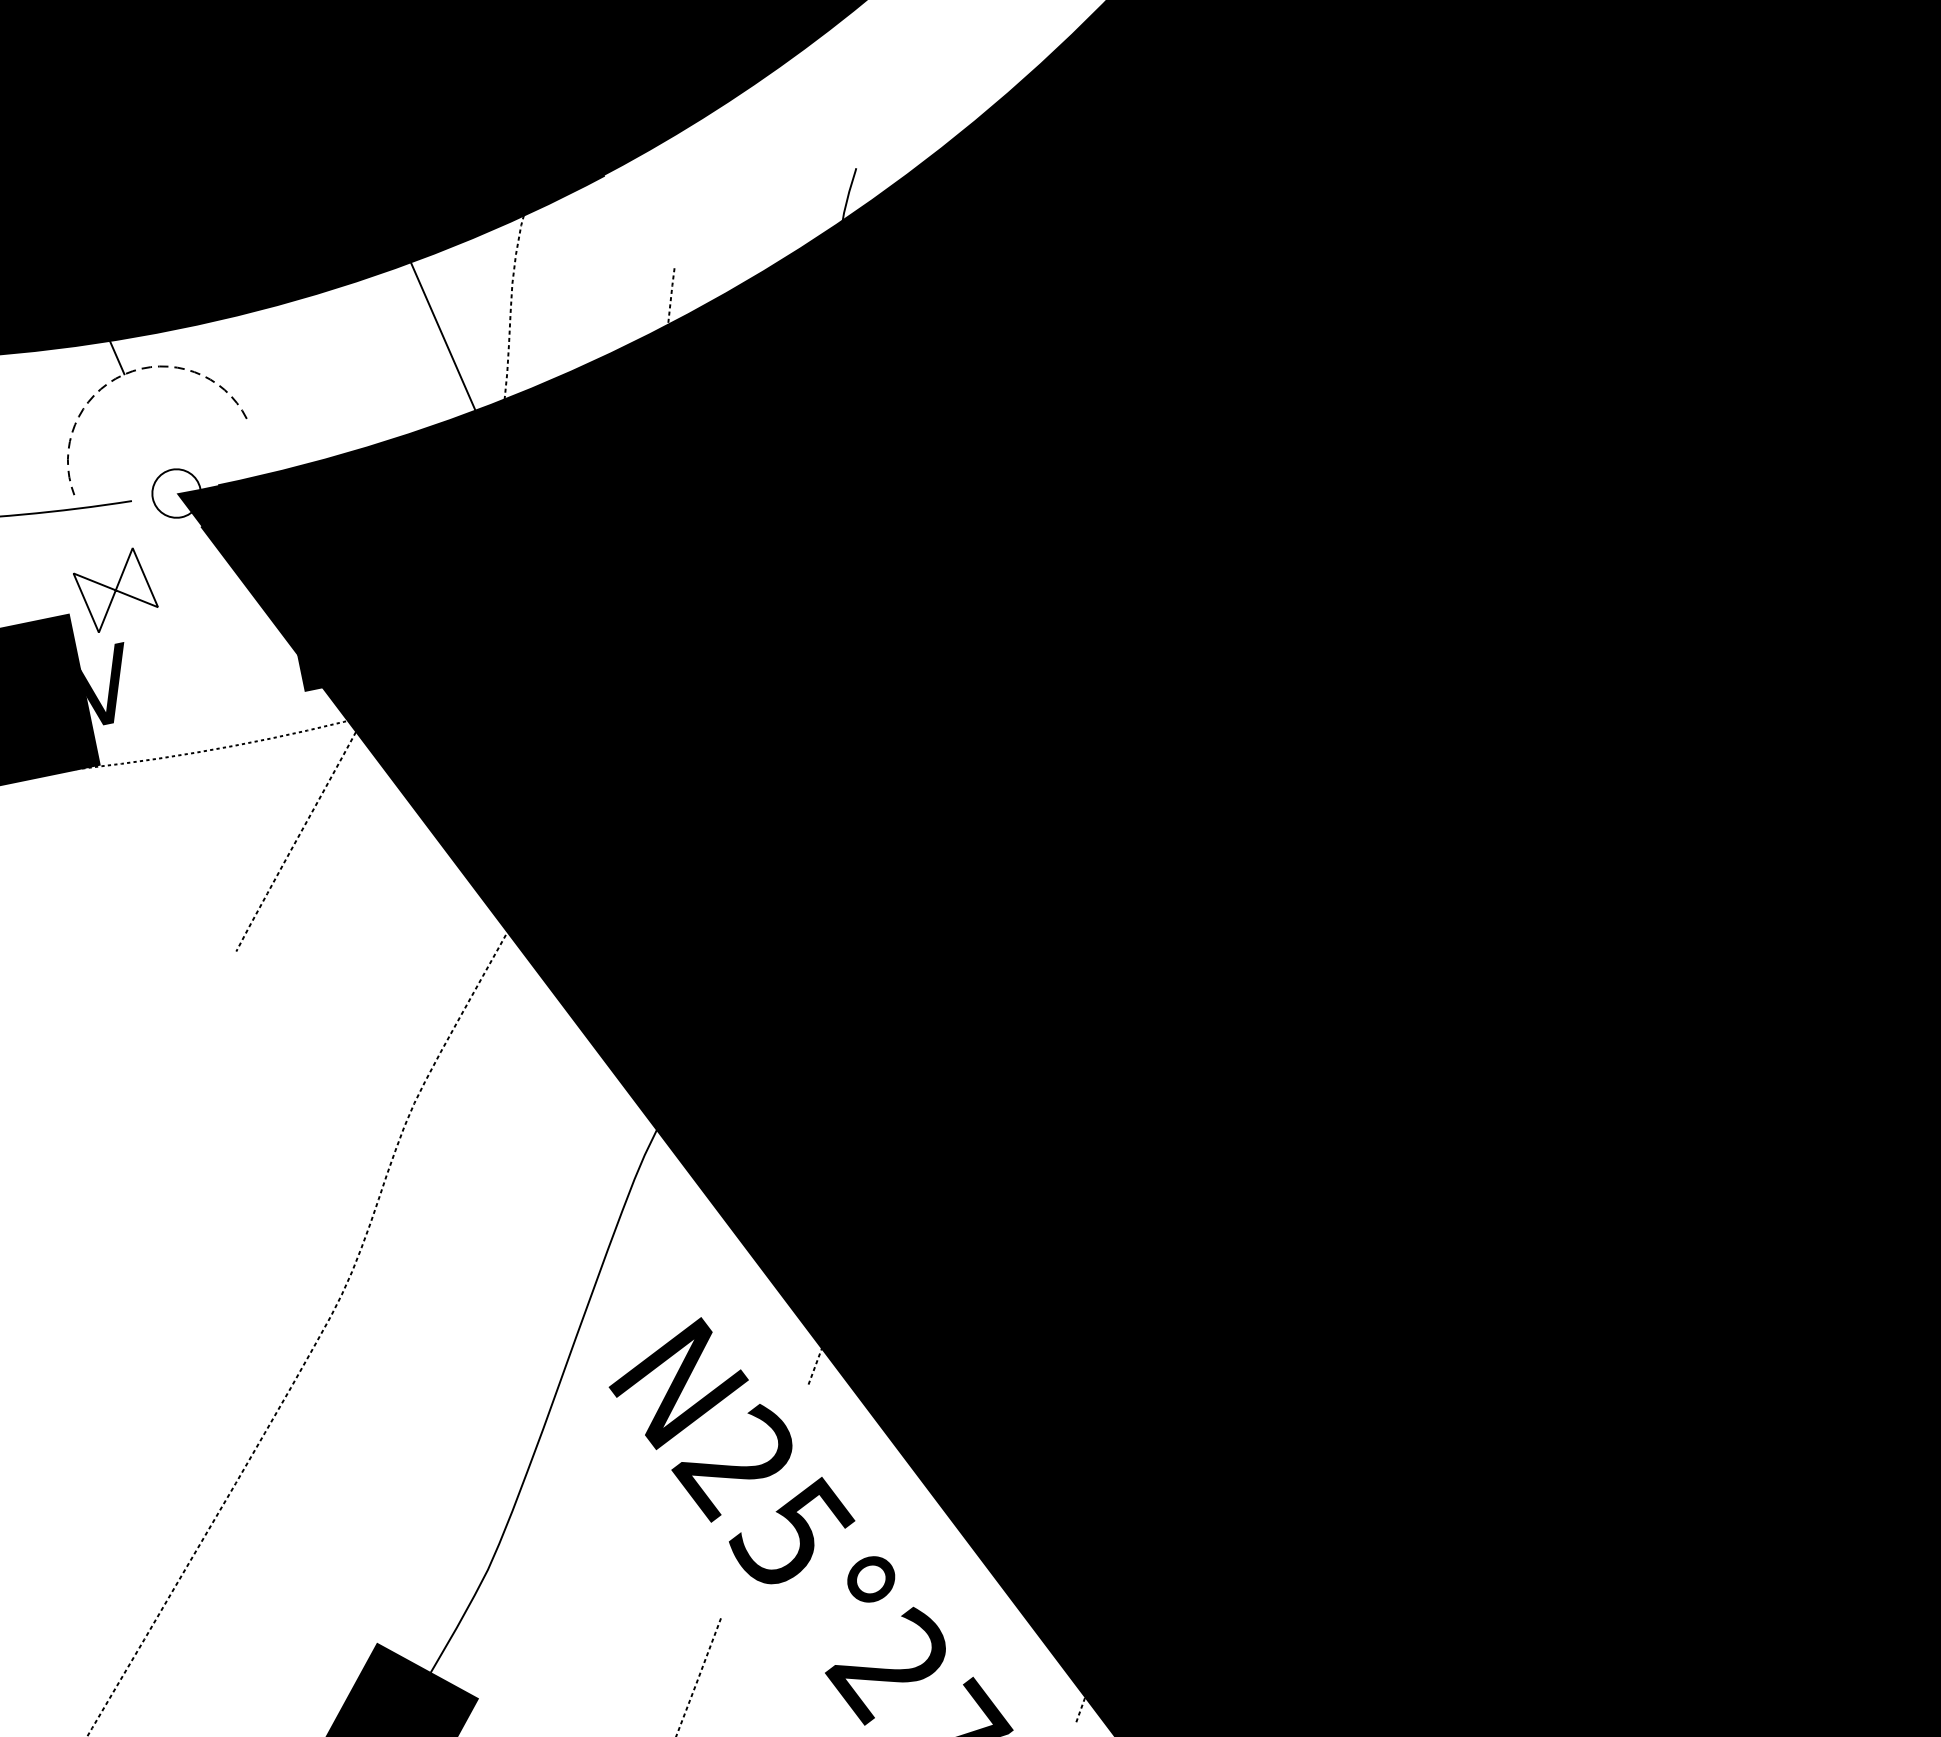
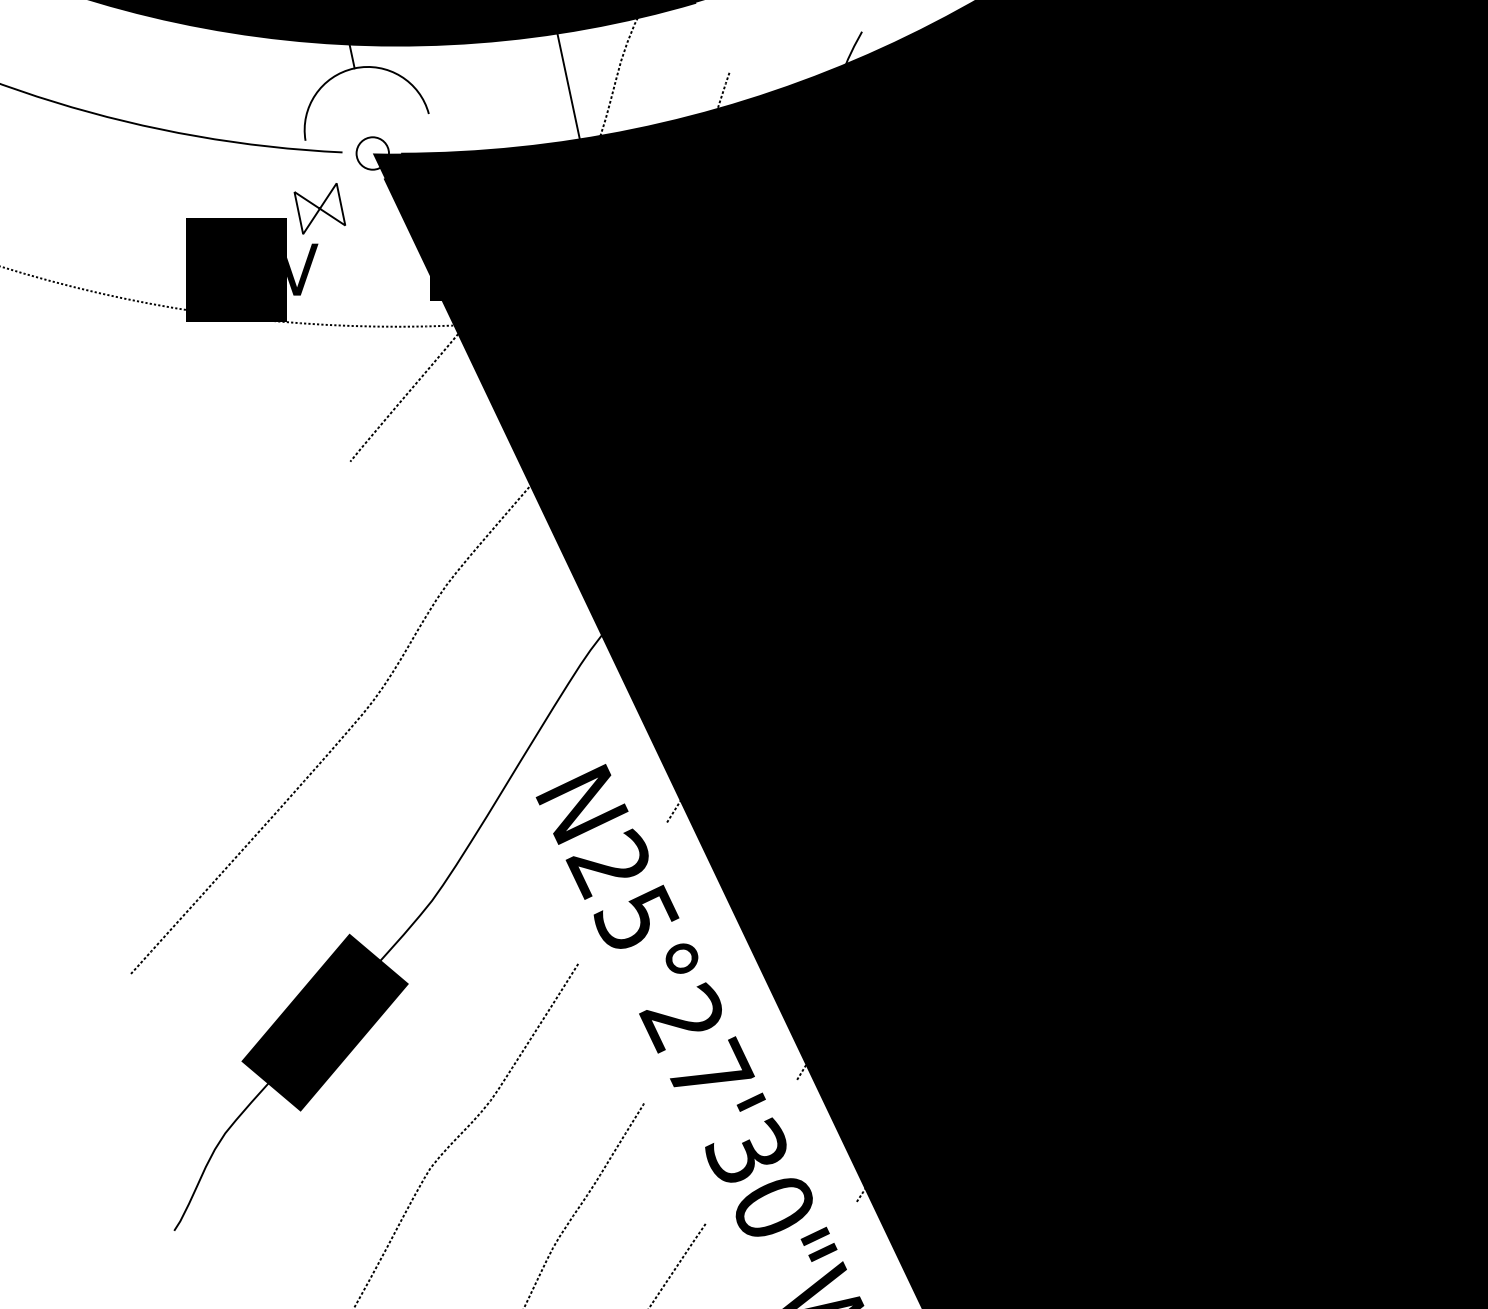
arc: (124, 374) -> (354, 68), dashed -> solid

